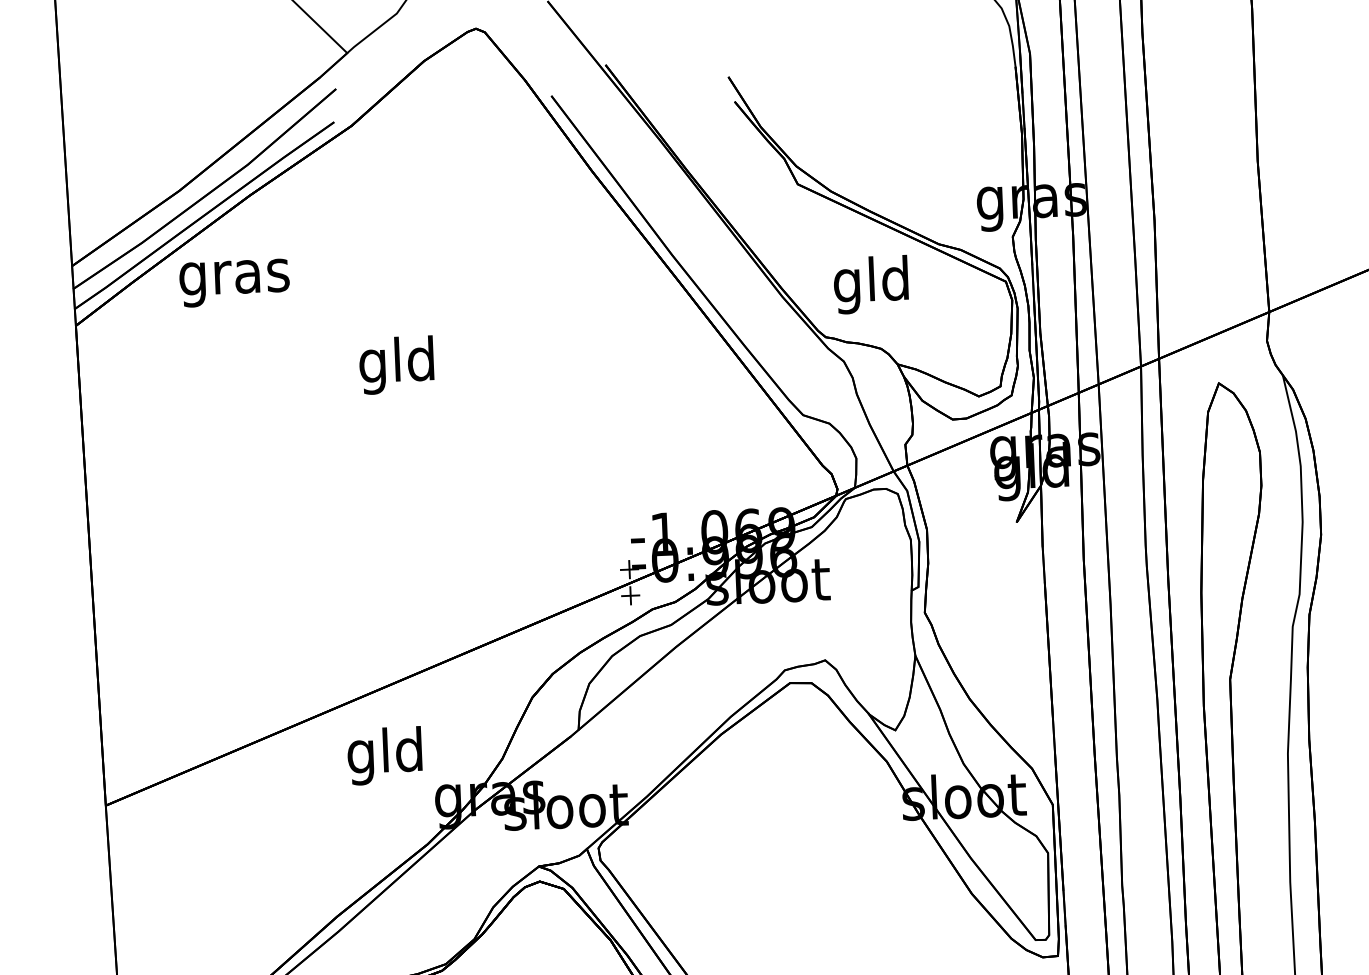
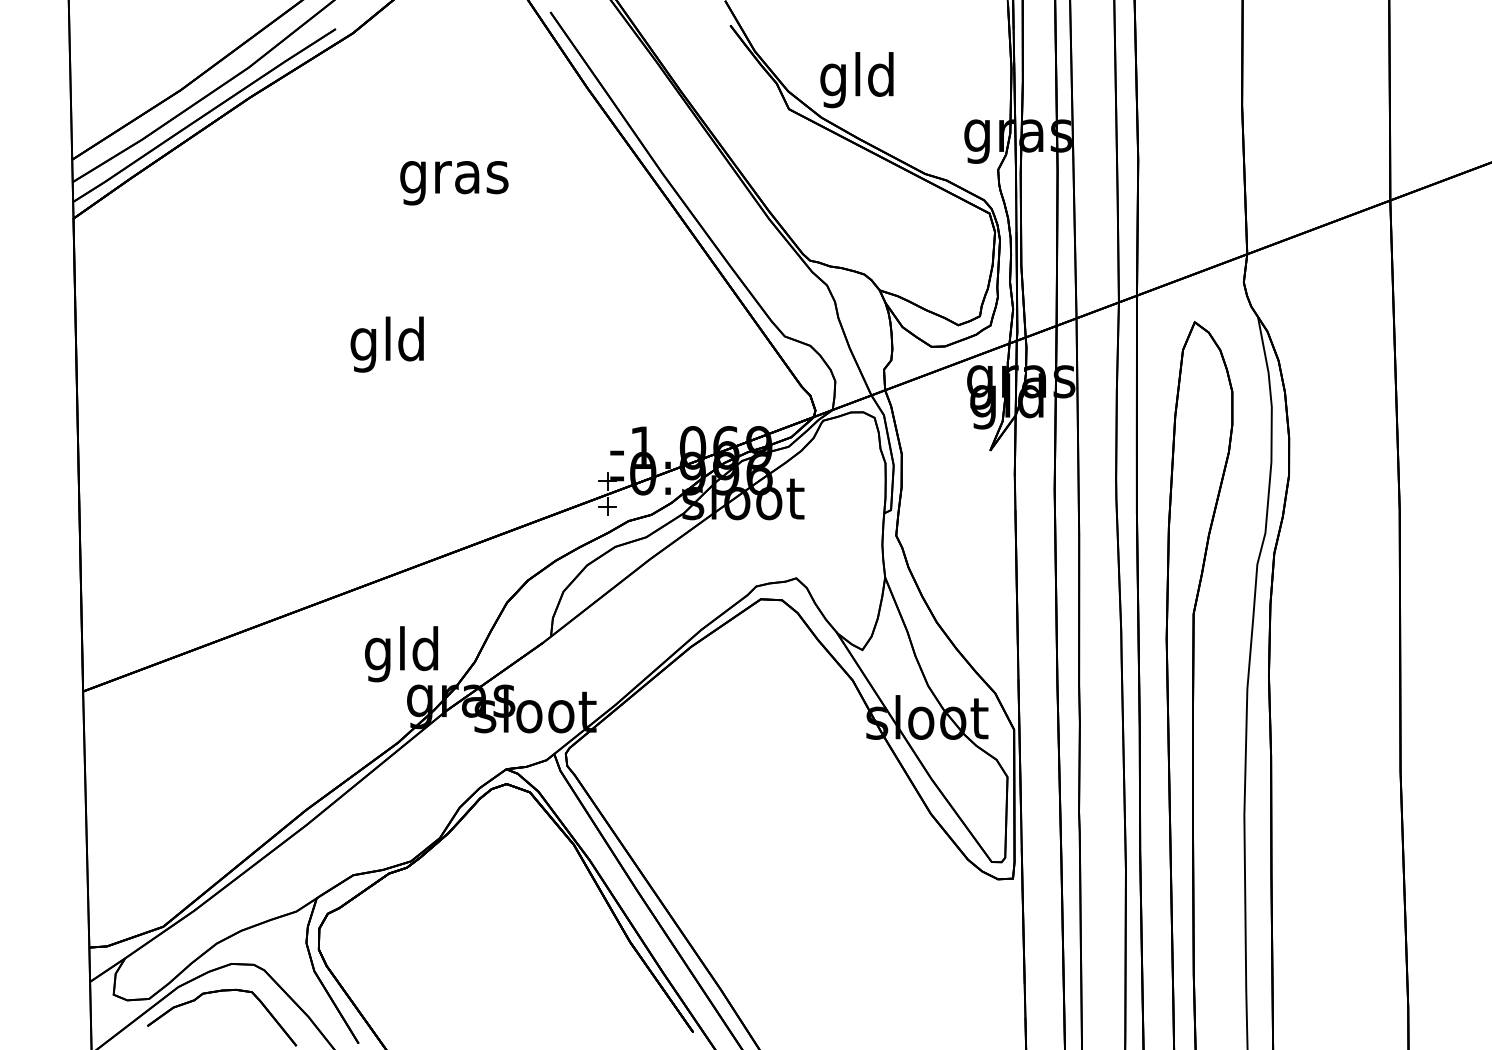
text: (234, 283) -> (454, 183), moved
text: (870, 285) -> (856, 80), moved
text: (395, 365) -> (386, 344), moved
text: (384, 756) -> (401, 654), moved

